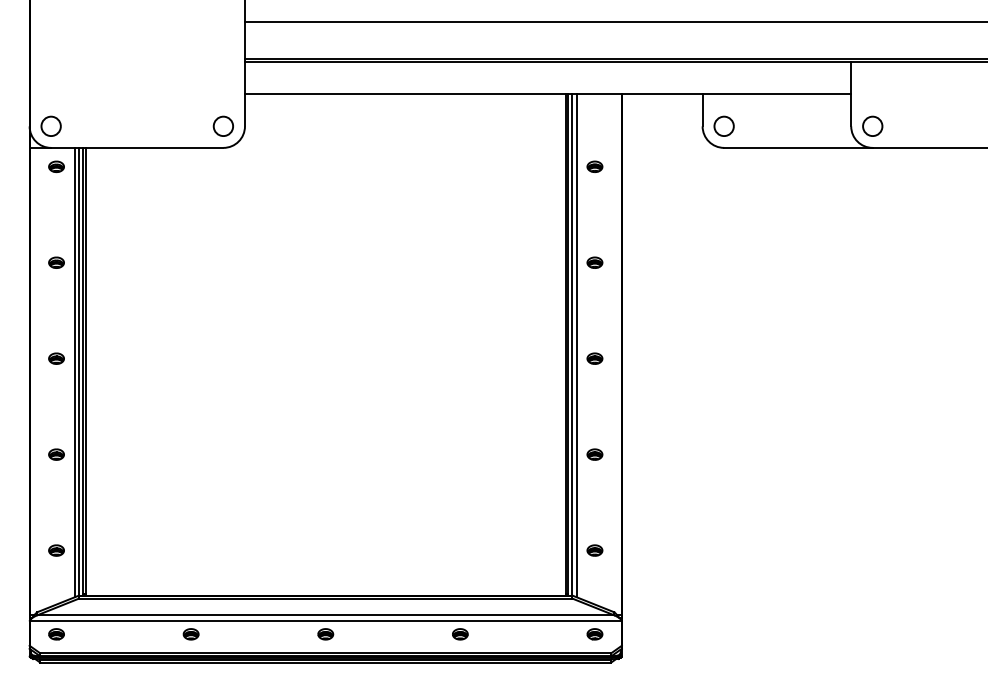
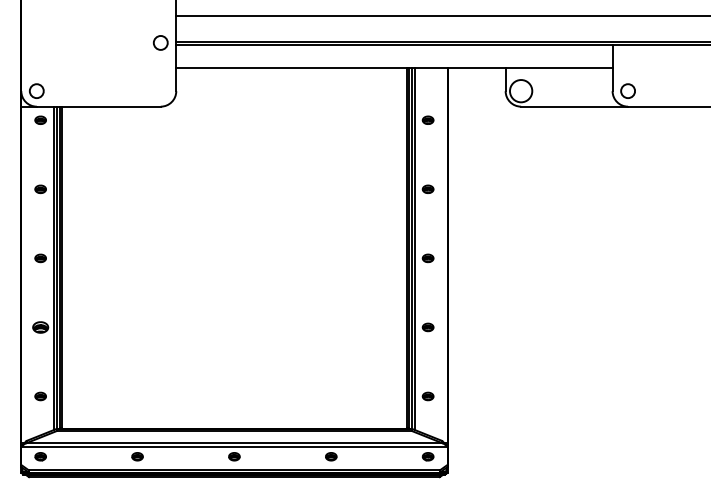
circle: (222, 125) -> (160, 42), moved
circle: (723, 126) -> (520, 91), size x1.6
part: (56, 454) -> (40, 327), size x1.4

